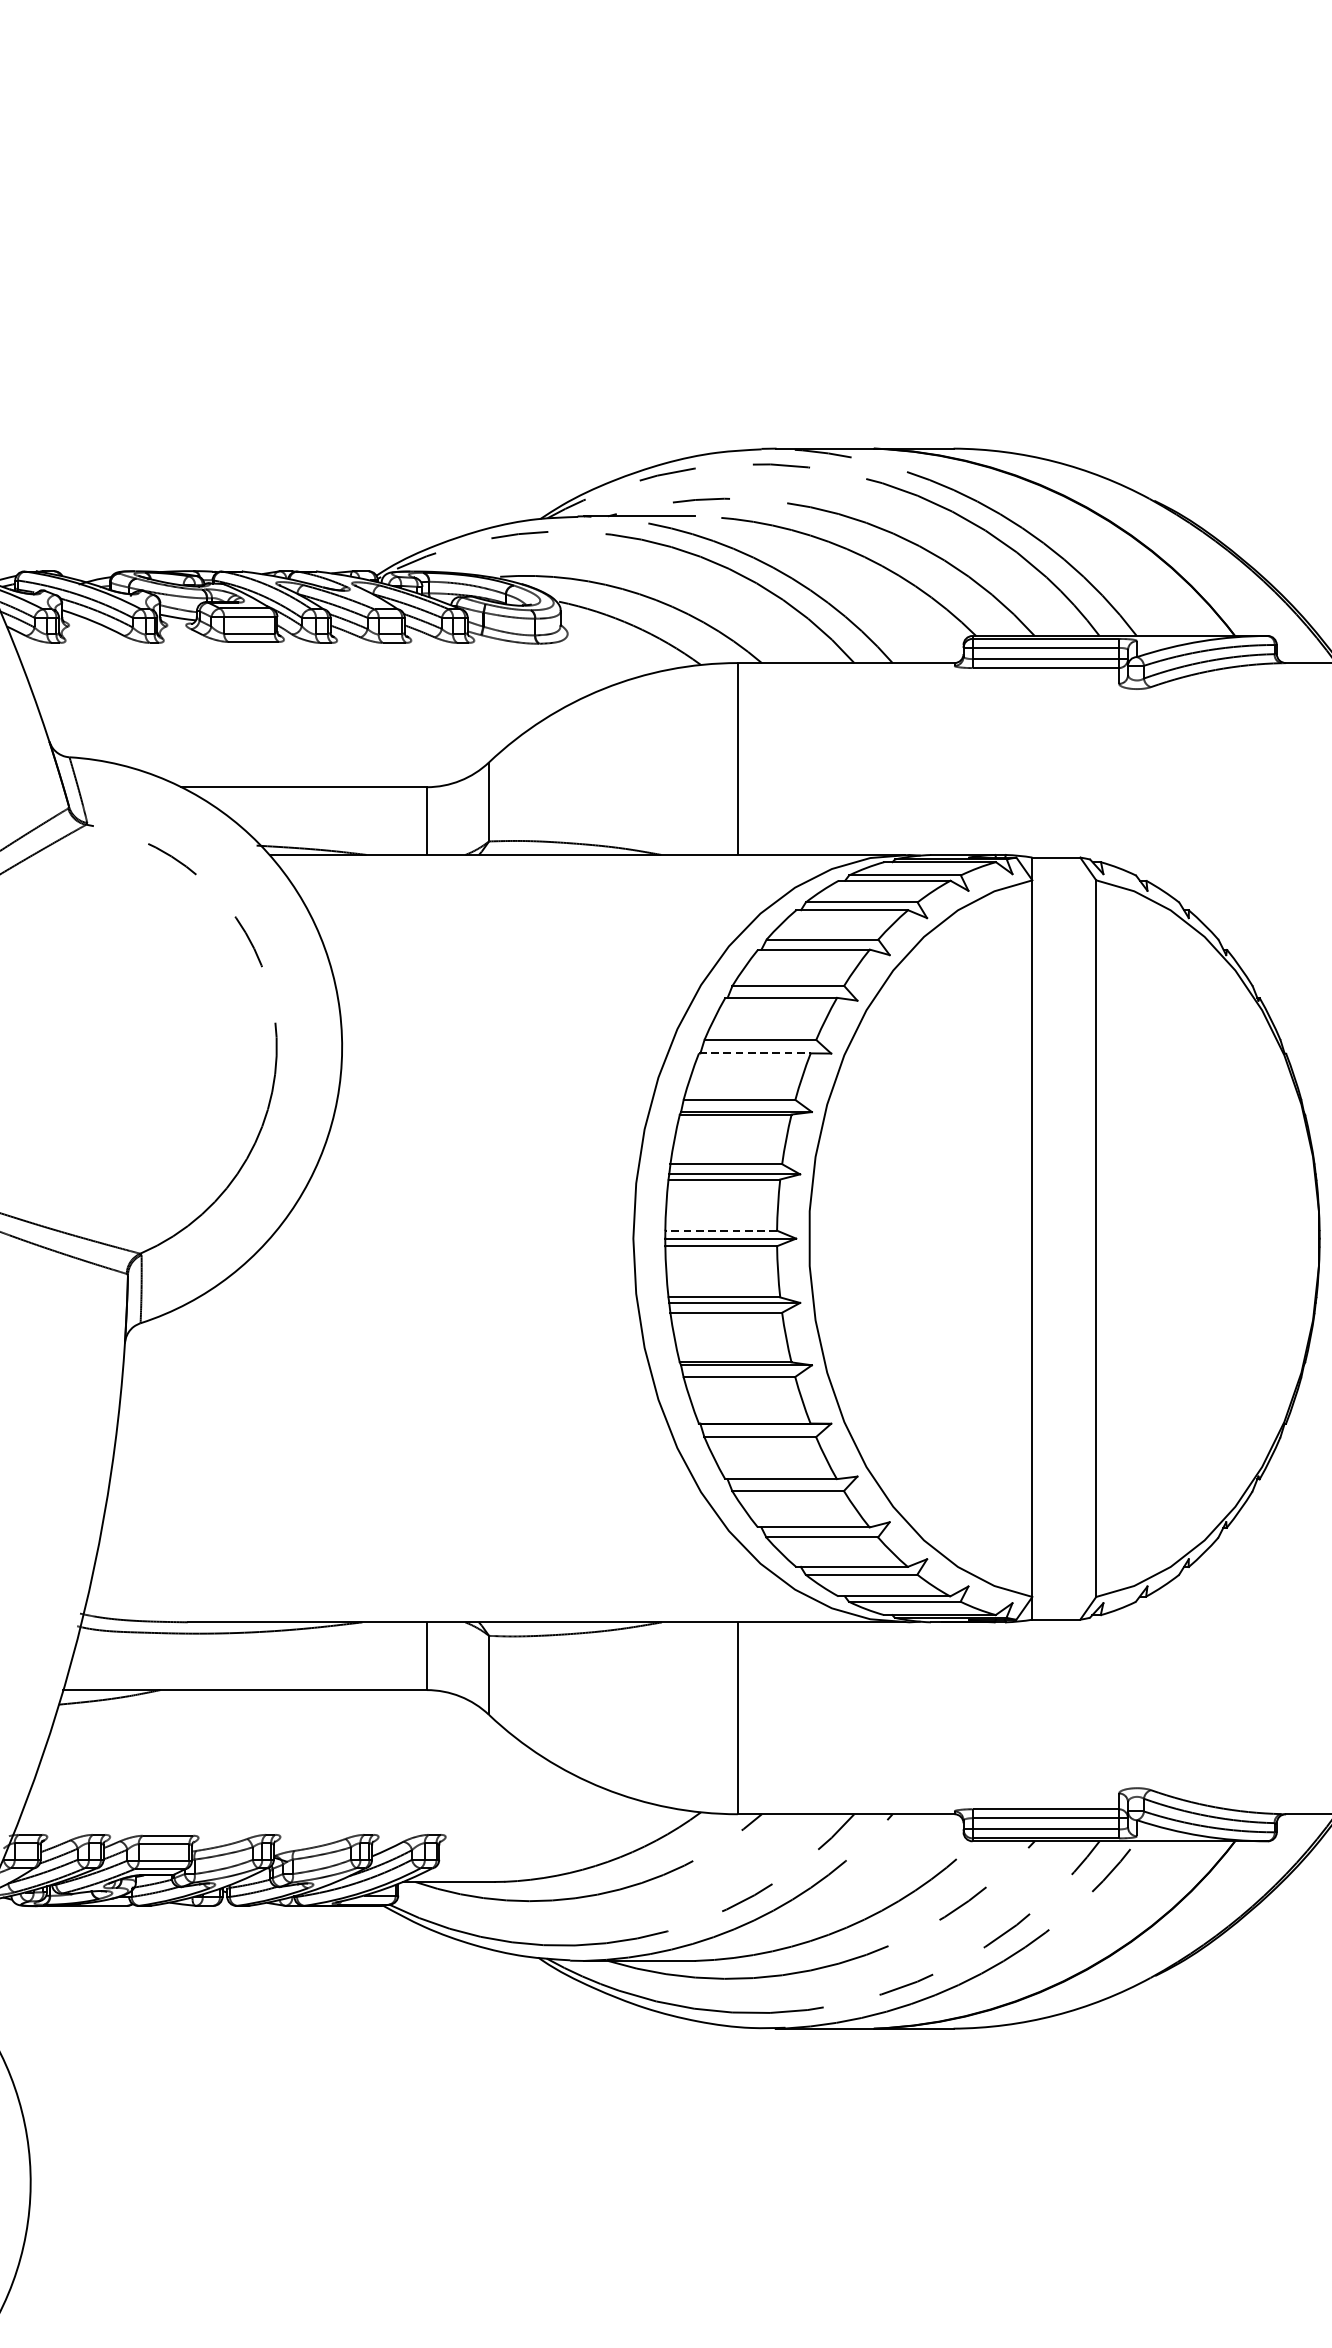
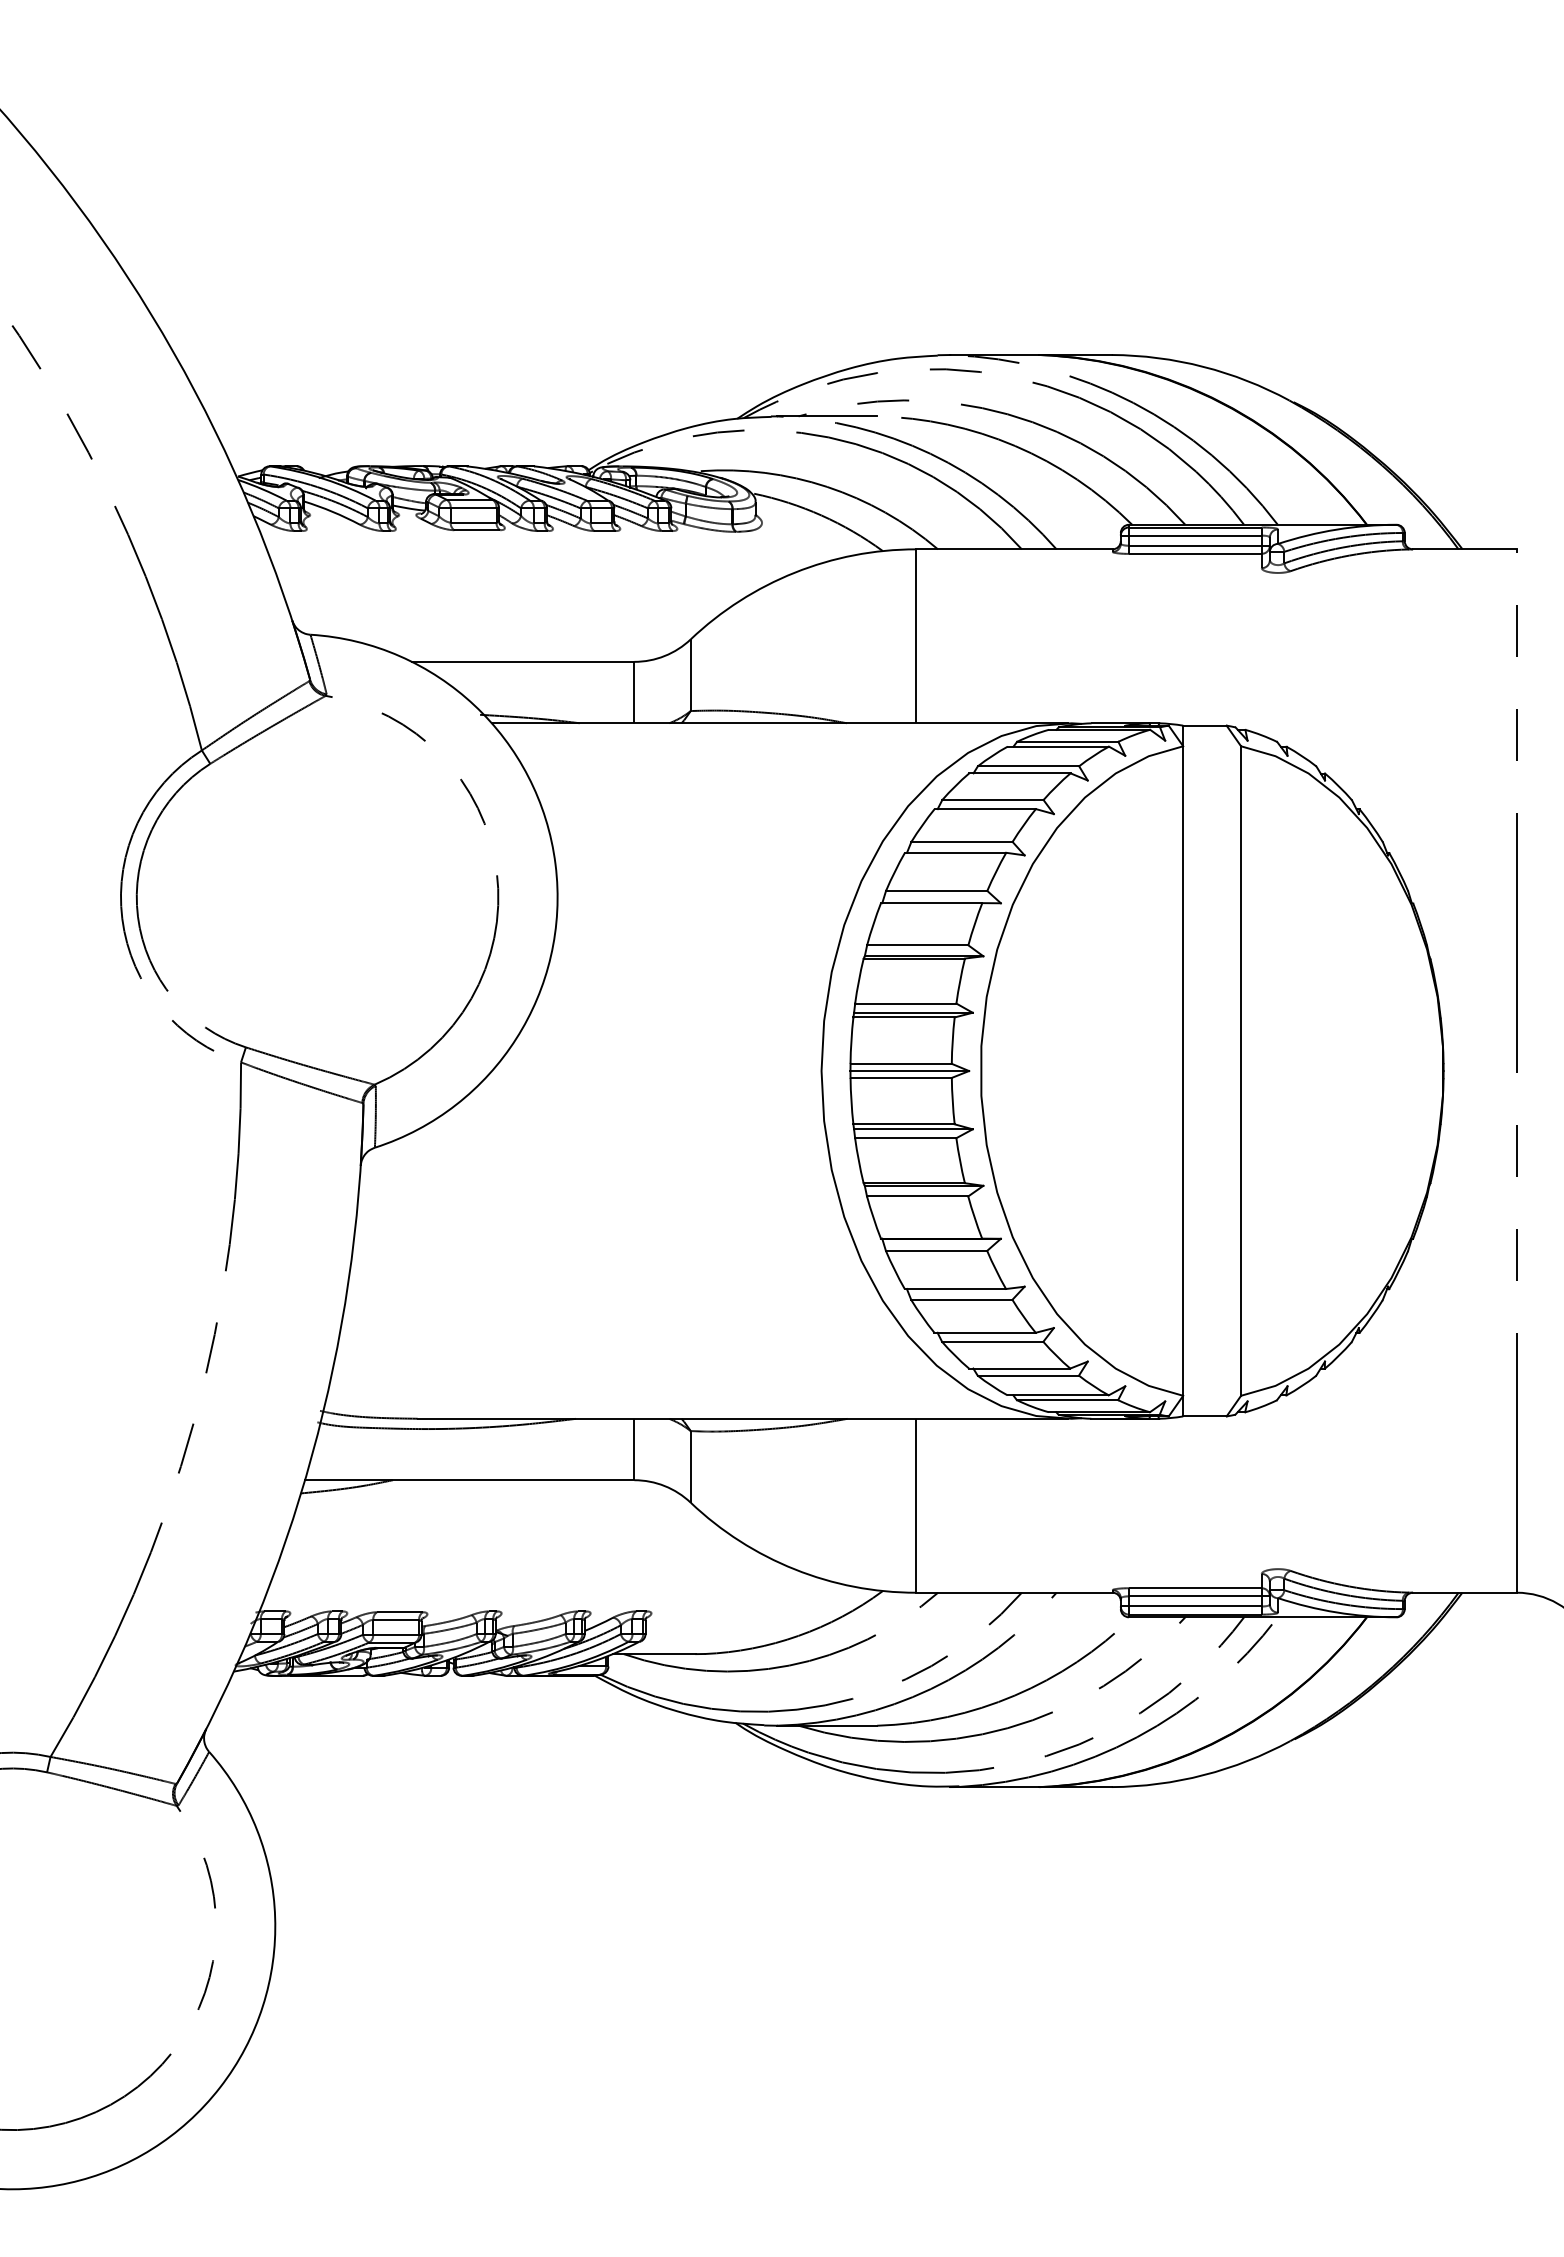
line: (754, 1053) -> (931, 903), dashed -> solid
line: (721, 1230) -> (901, 1063), dashed -> solid

